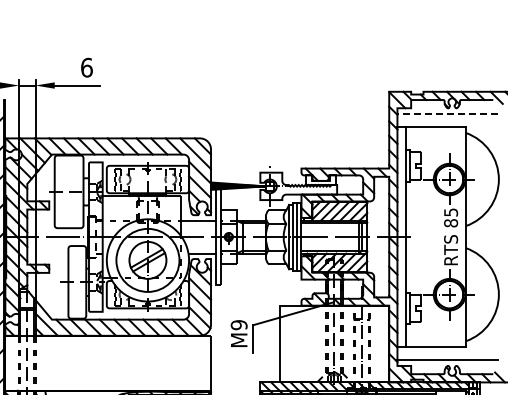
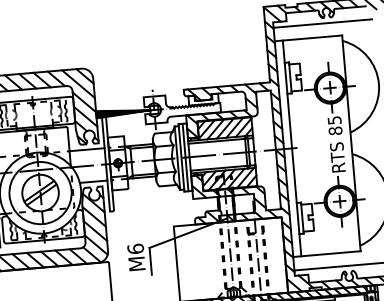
line: (446, 113) -> (321, 23), dashed -> solid
text: (238, 325) -> (135, 249), M9 -> M6

